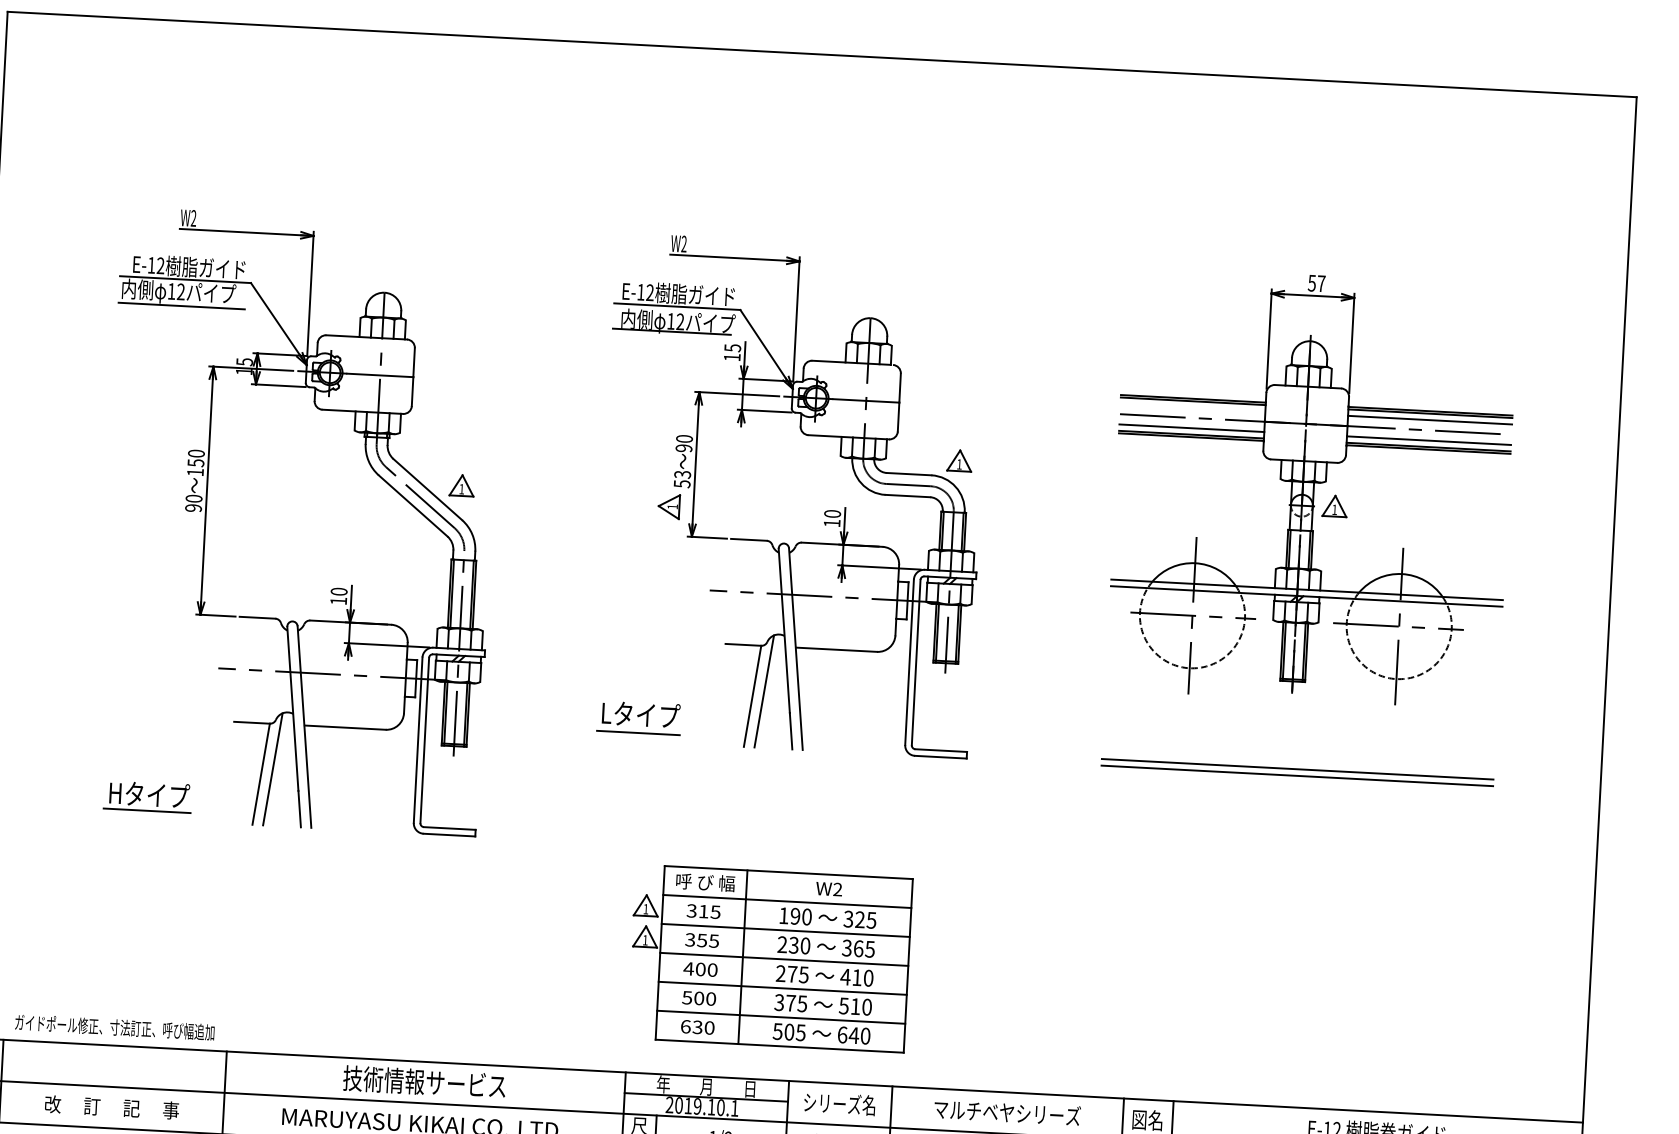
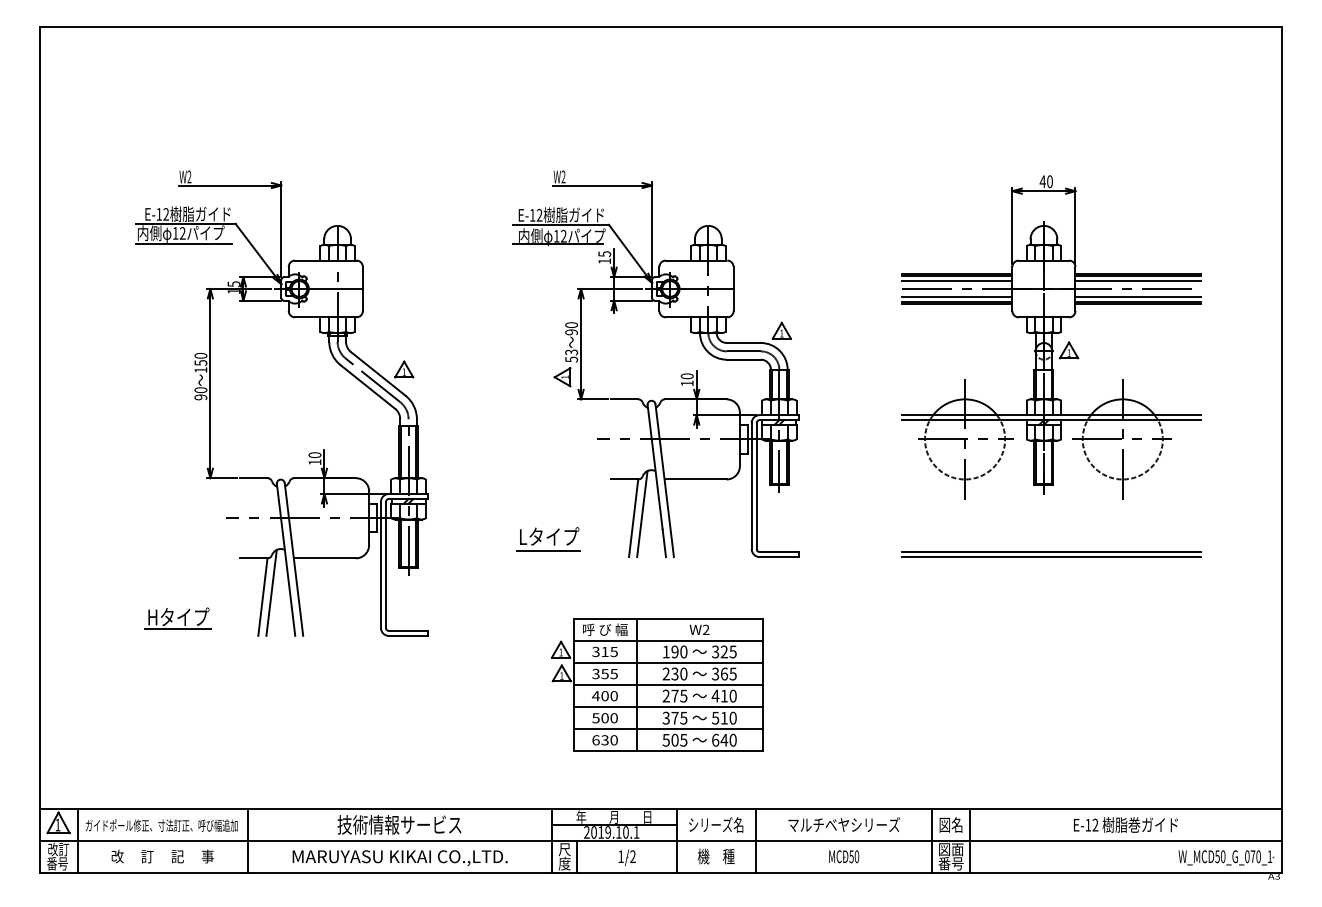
text: (1315, 283) -> (1045, 181), 57 -> 40
line: (1192, 408) -> (956, 281), added
part: (770, 957) -> (657, 684), moved
text: (114, 1027) -> (161, 825), moved

